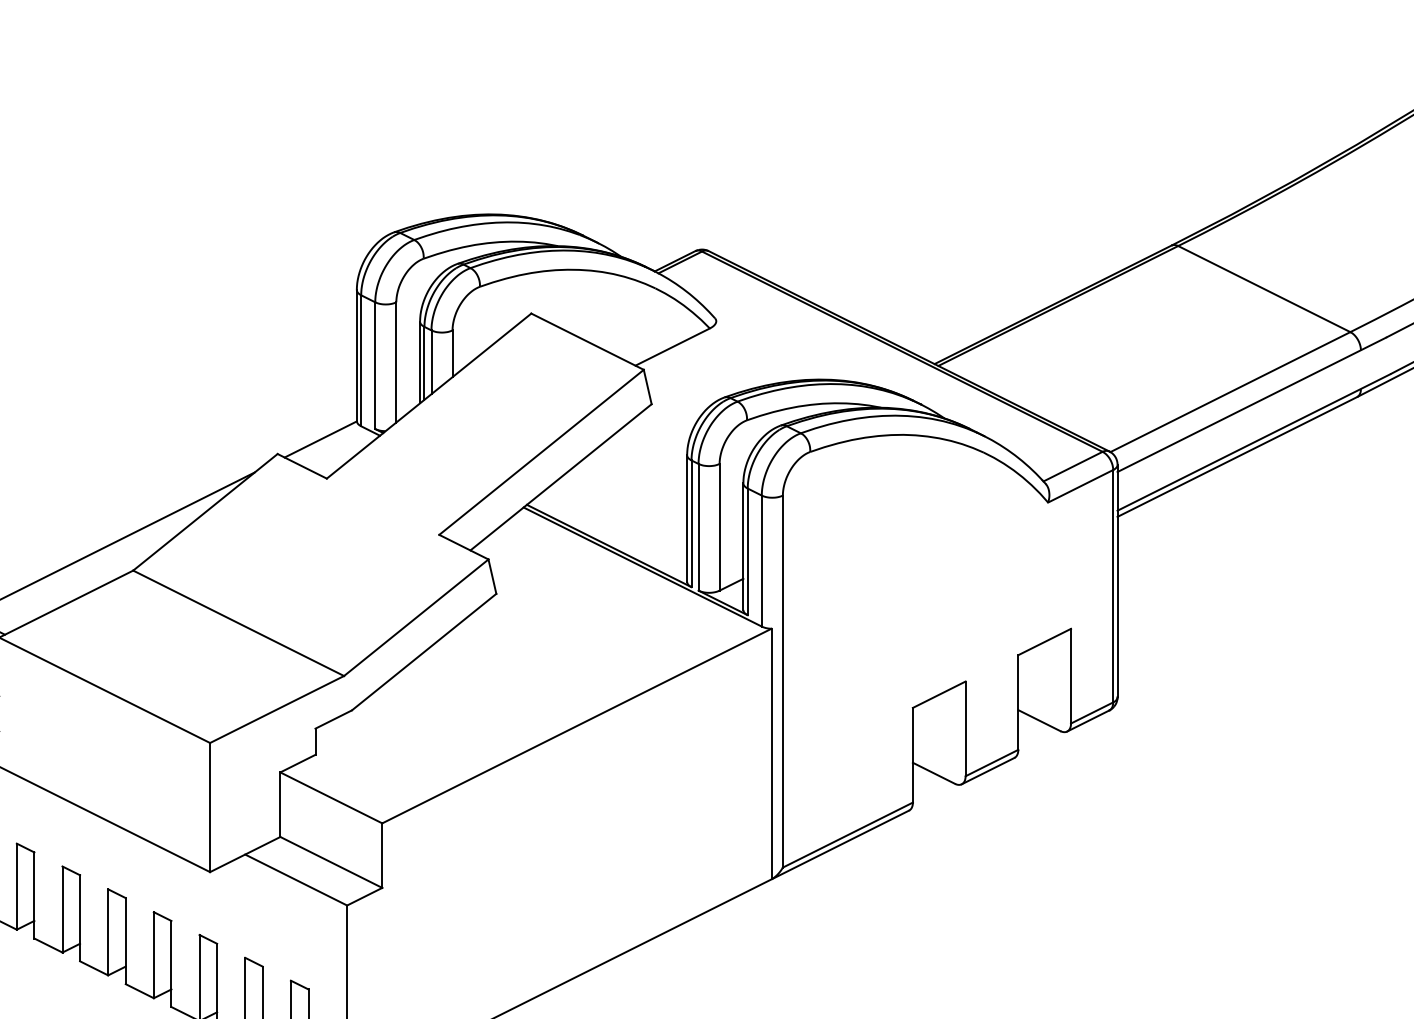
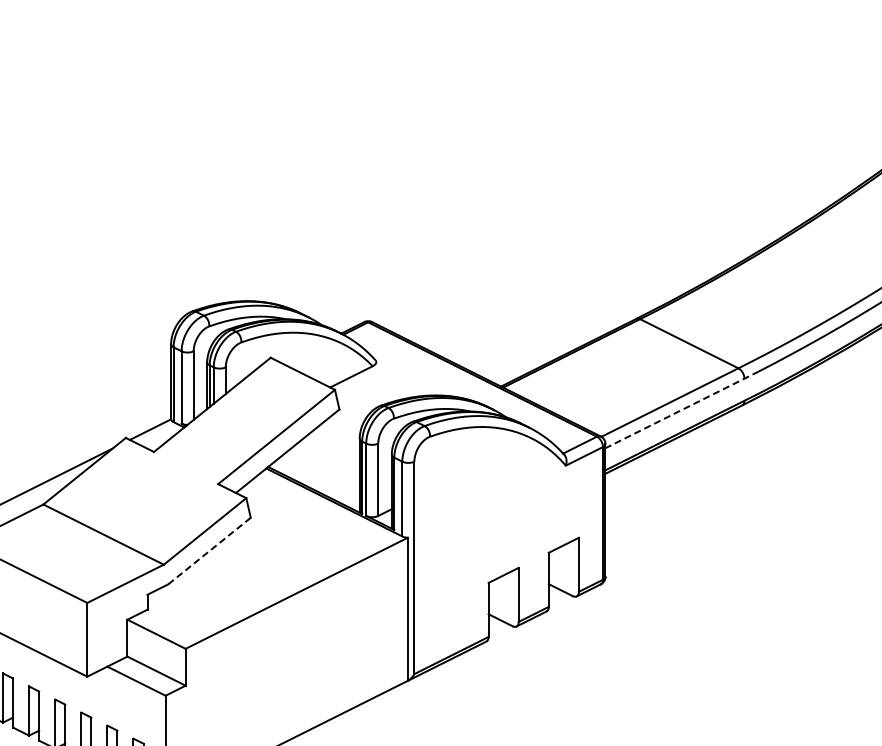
line: (1252, 404) -> (682, 409), solid -> dashed
line: (424, 652) -> (209, 551), solid -> dashed

